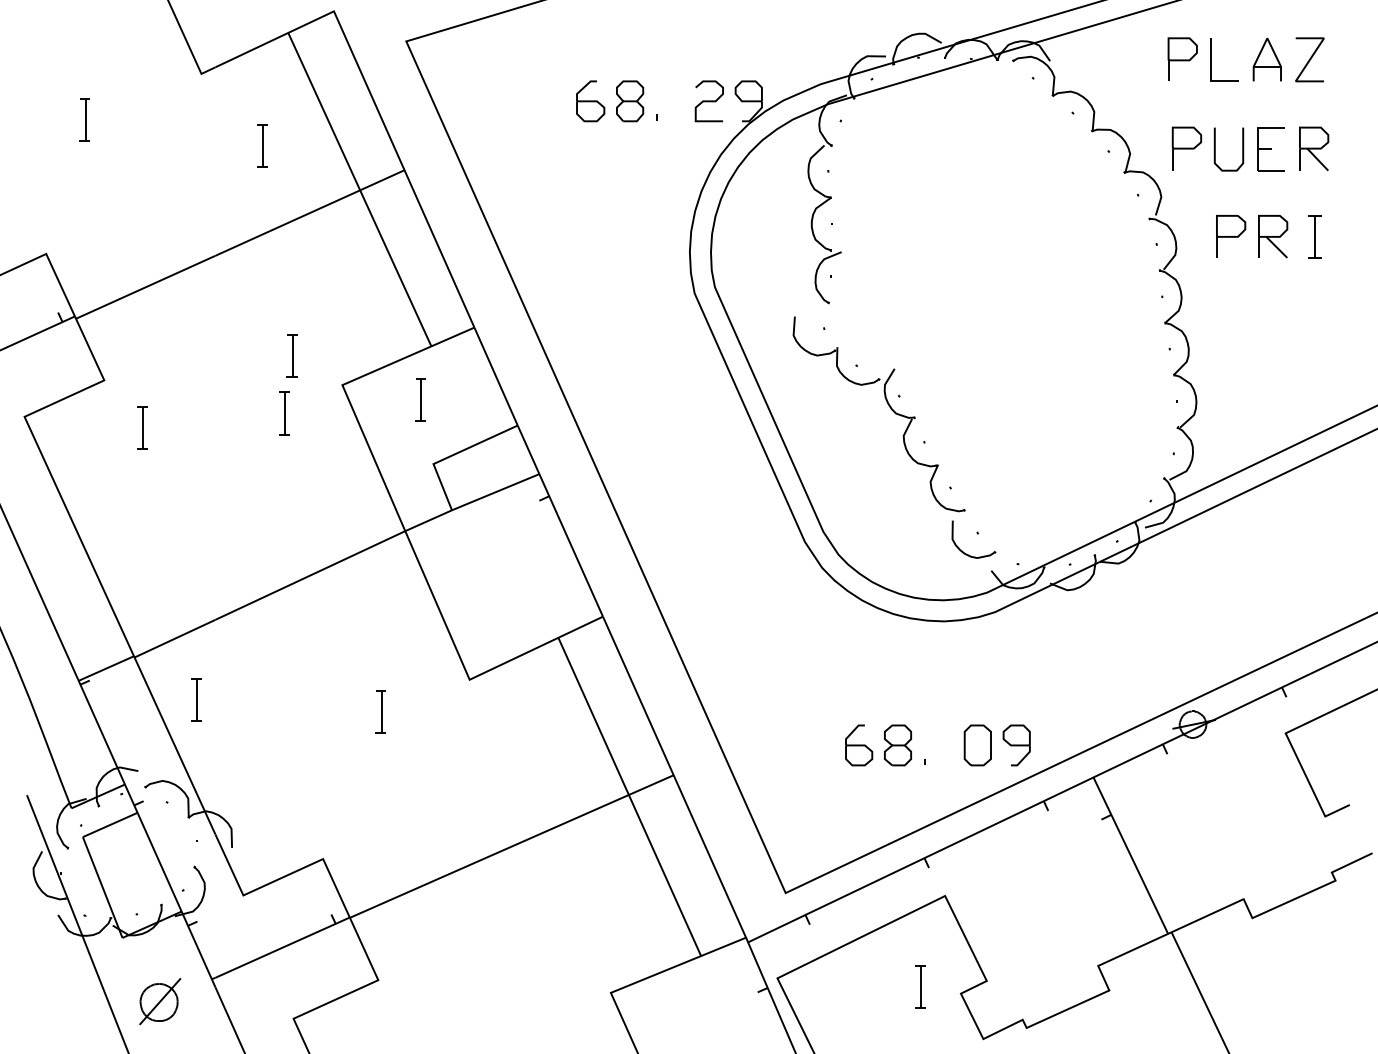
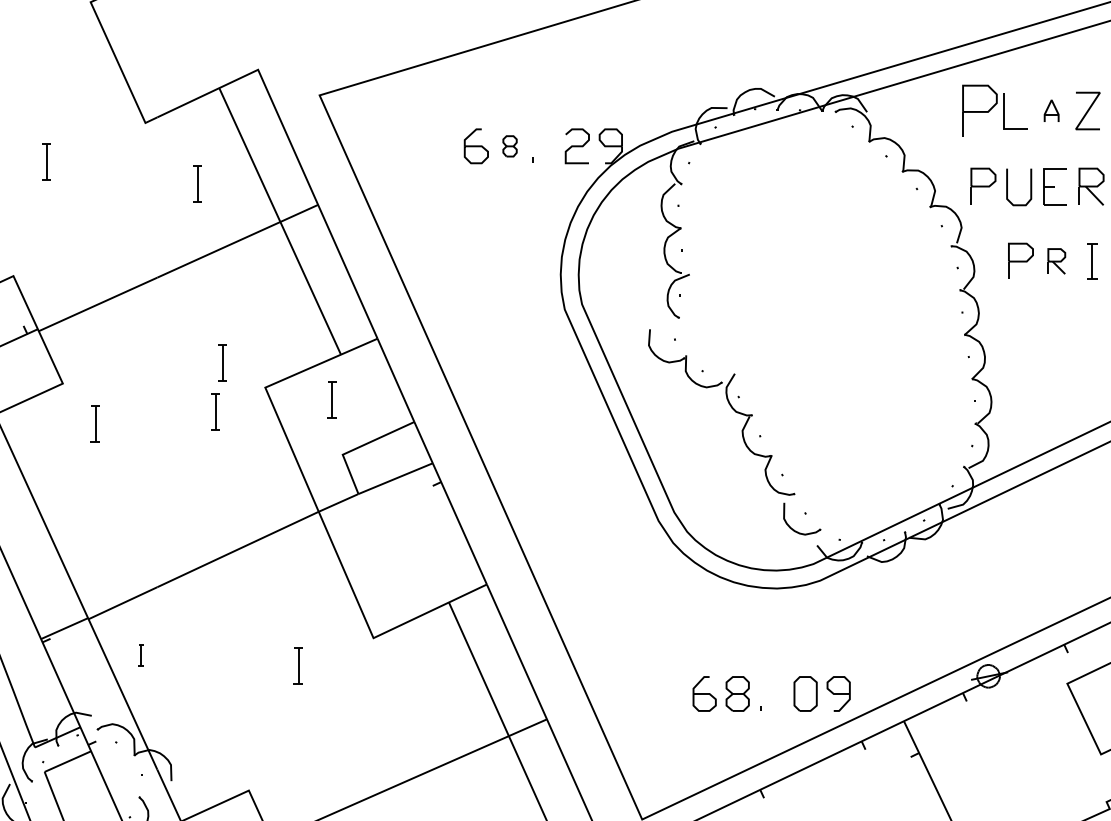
part: (1182, 58) -> (979, 109), size x1.4
part: (1266, 59) -> (1051, 110), size x0.6
part: (630, 101) -> (510, 146), size x0.6
part: (1273, 236) -> (1057, 261), size x0.7
part: (196, 699) -> (141, 654), size x0.6

